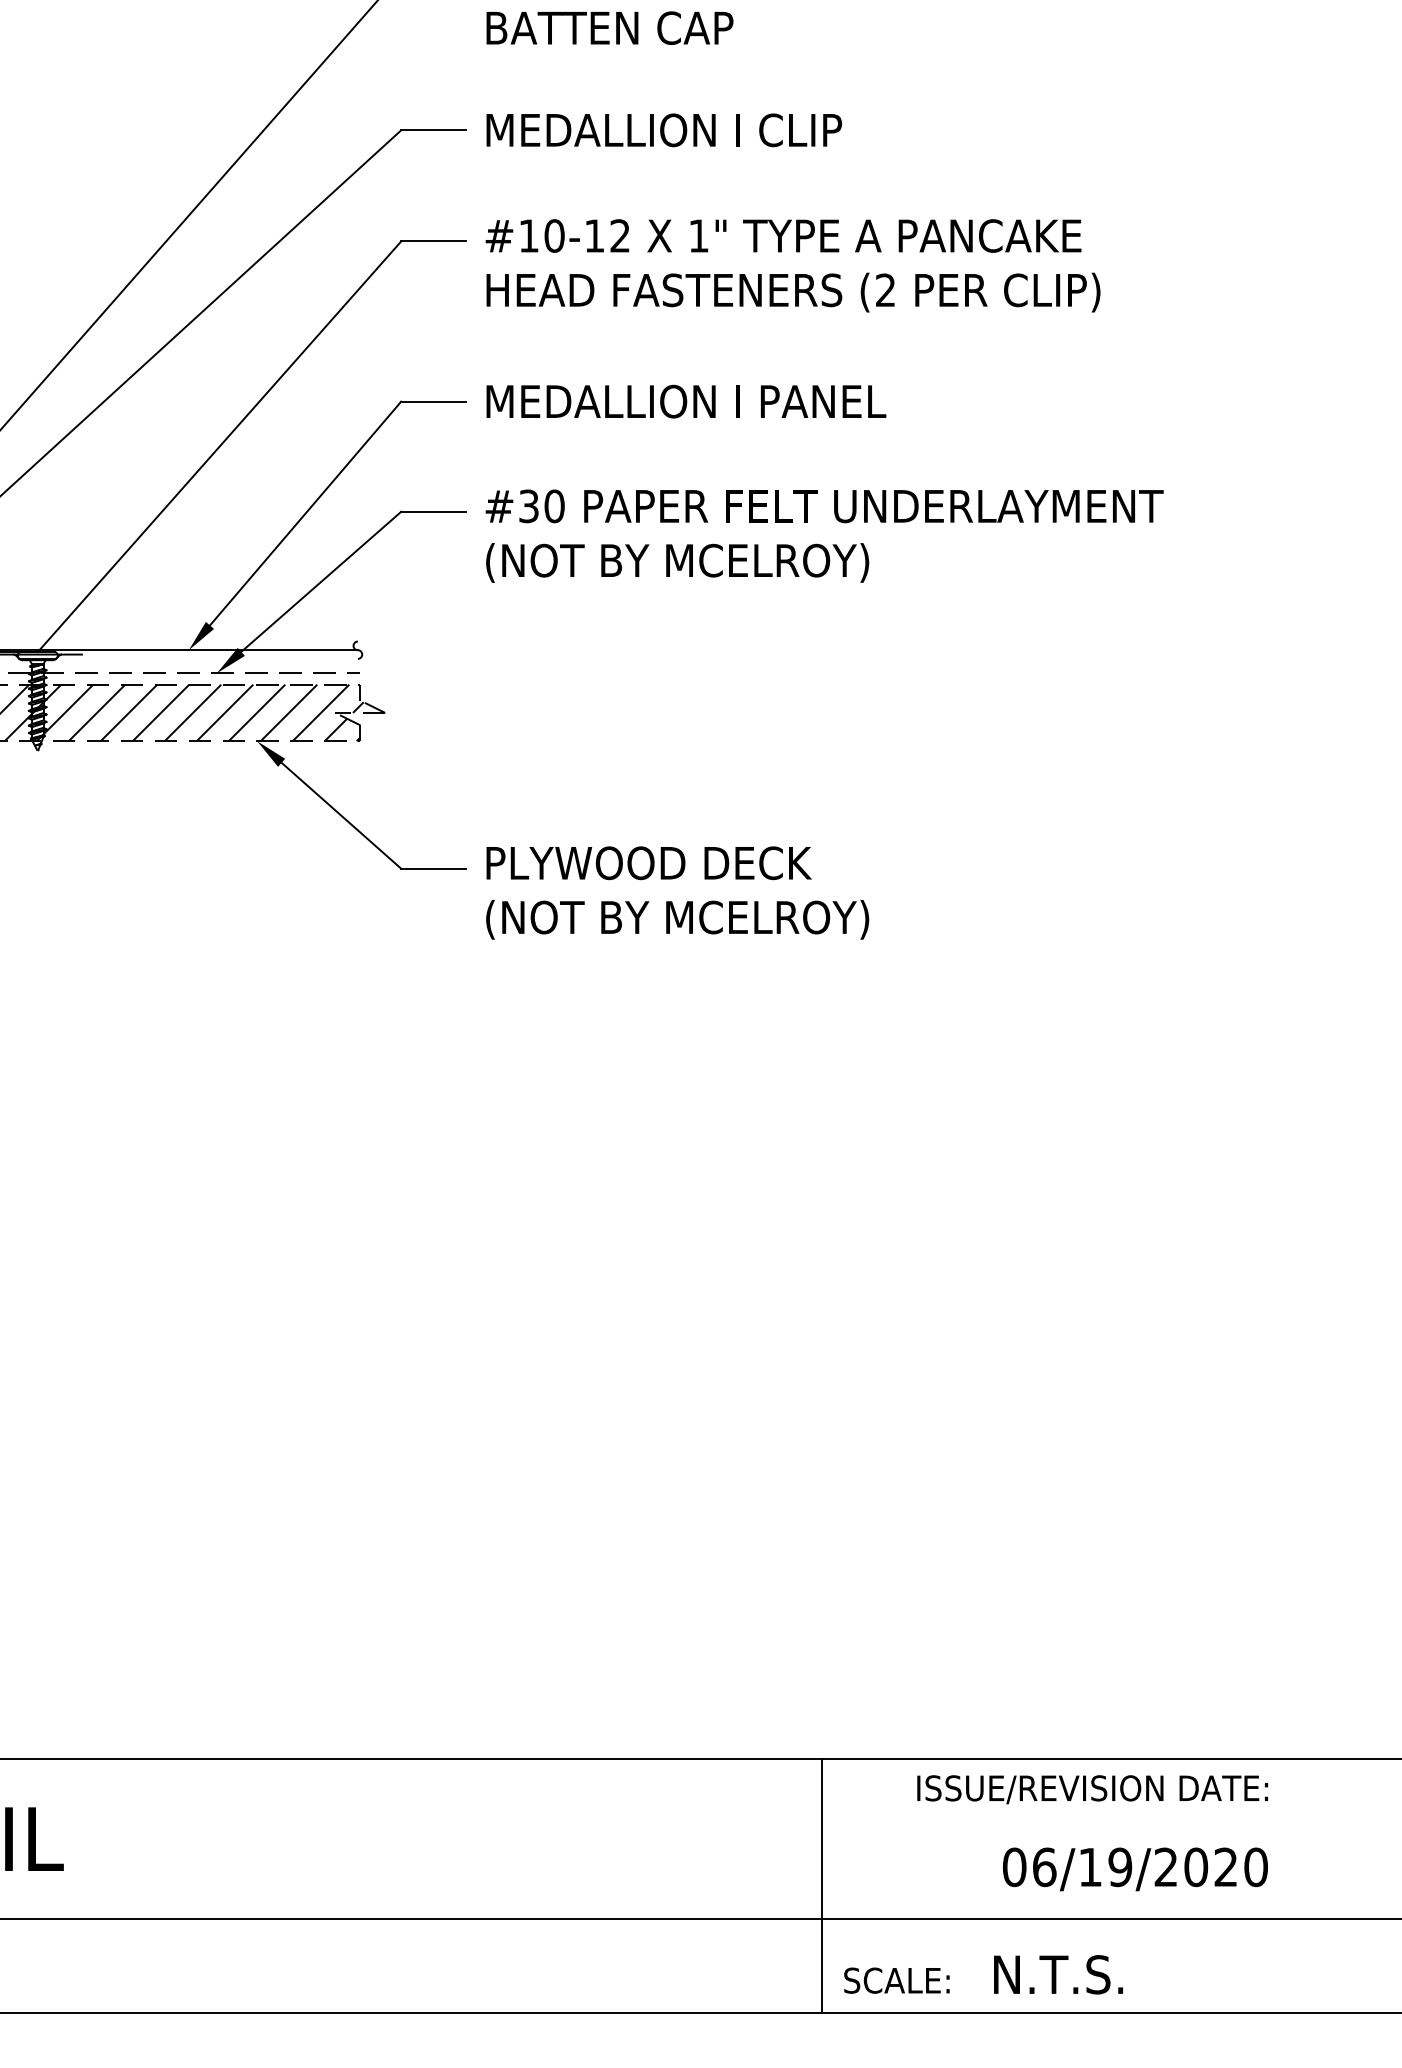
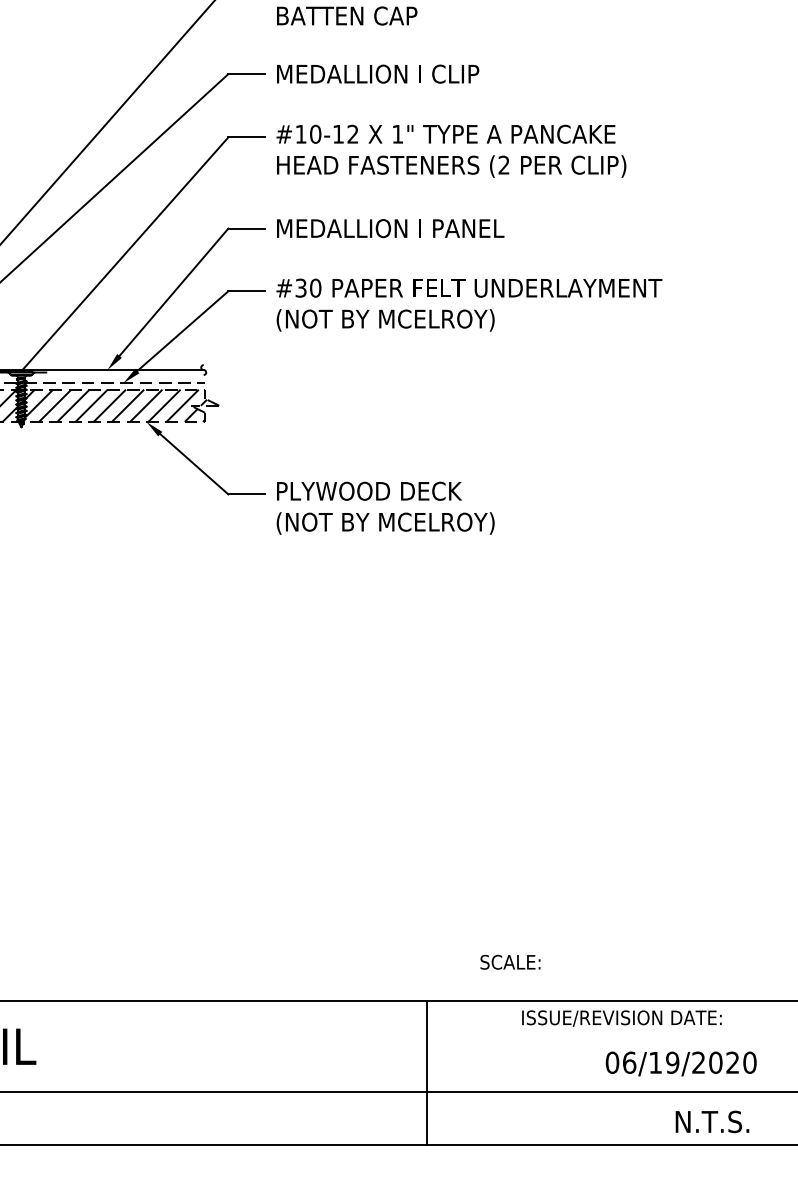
text: (1134, 1868) -> (680, 1063), moved
line: (821, 1886) -> (426, 1073), moved
text: (1058, 1973) -> (712, 1121), moved
text: (896, 1979) -> (510, 961), moved

